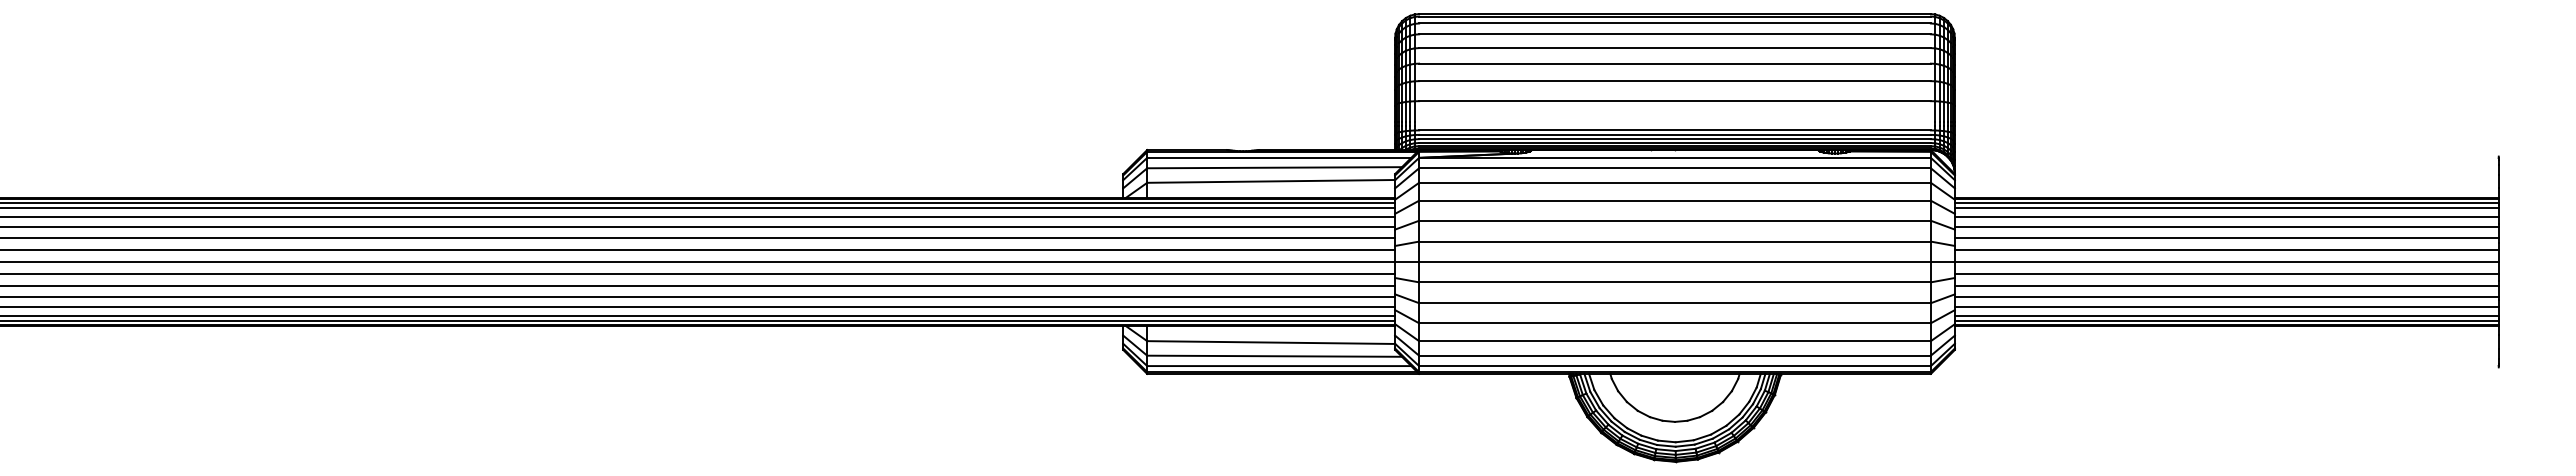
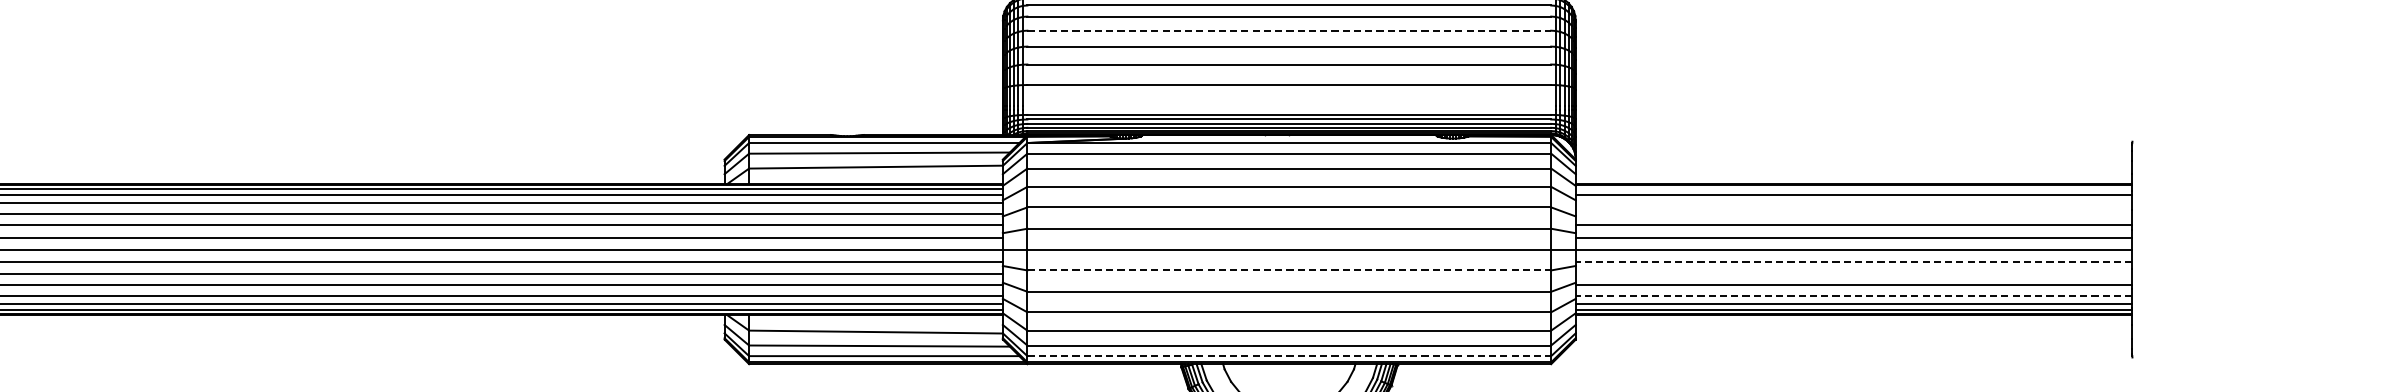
line: (1675, 48) -> (1289, 31), solid -> dashed
line: (2226, 202) -> (1853, 188), removed
line: (2226, 216) -> (1853, 203), removed
line: (2226, 226) -> (1853, 213), removed
line: (2226, 273) -> (1853, 261), solid -> dashed
line: (1675, 282) -> (1289, 270), solid -> dashed
line: (2226, 285) -> (1853, 273), removed
line: (2226, 307) -> (1853, 296), solid -> dashed
line: (1675, 366) -> (1289, 356), solid -> dashed

